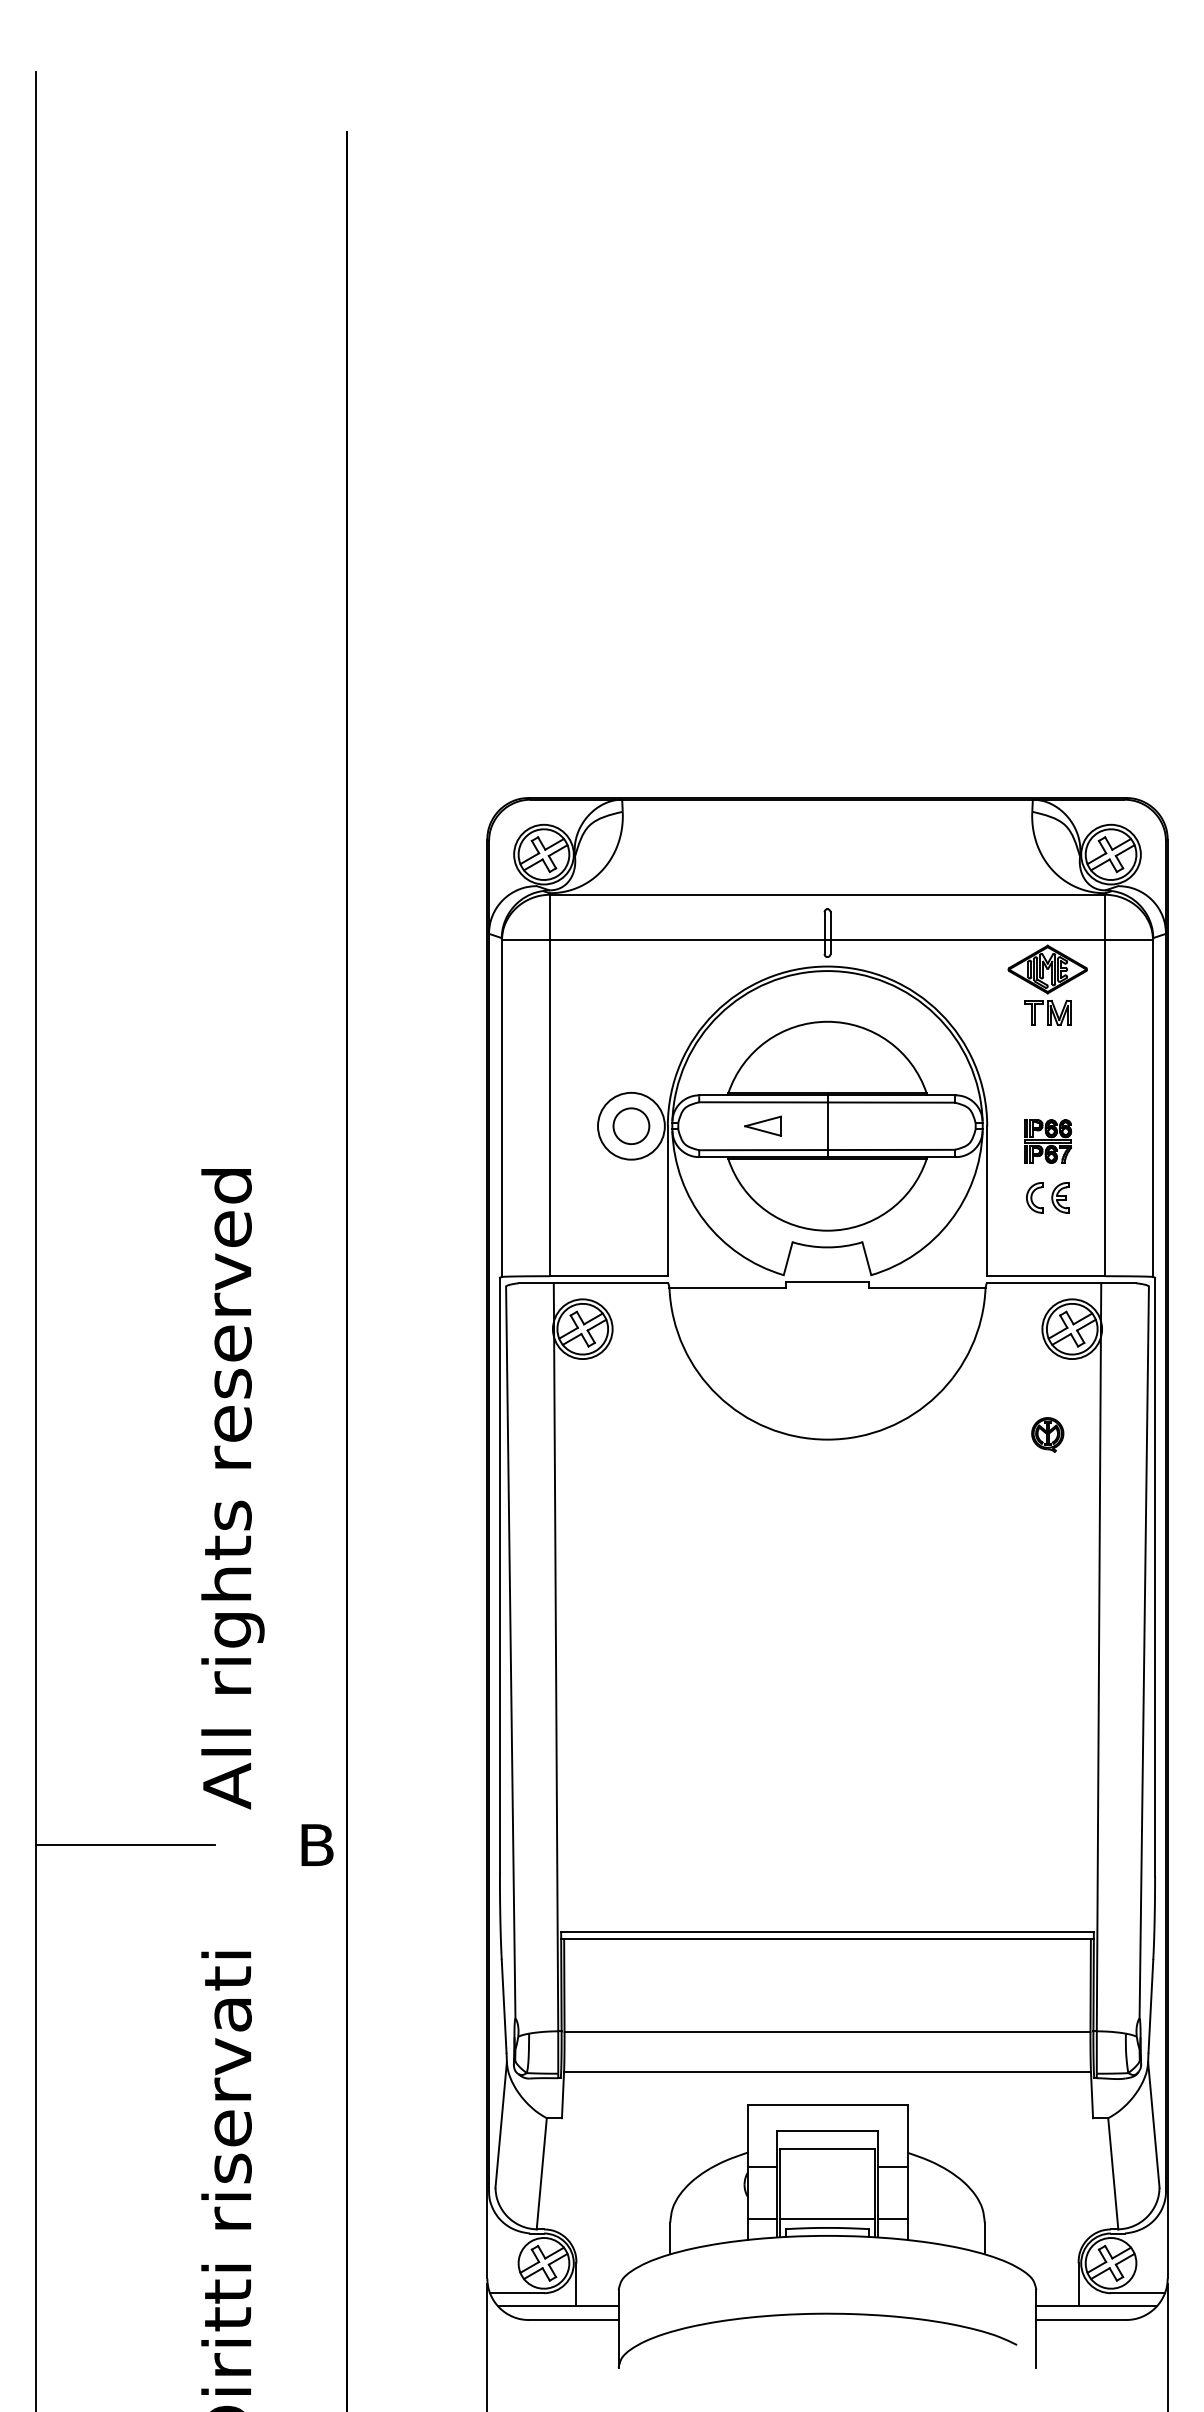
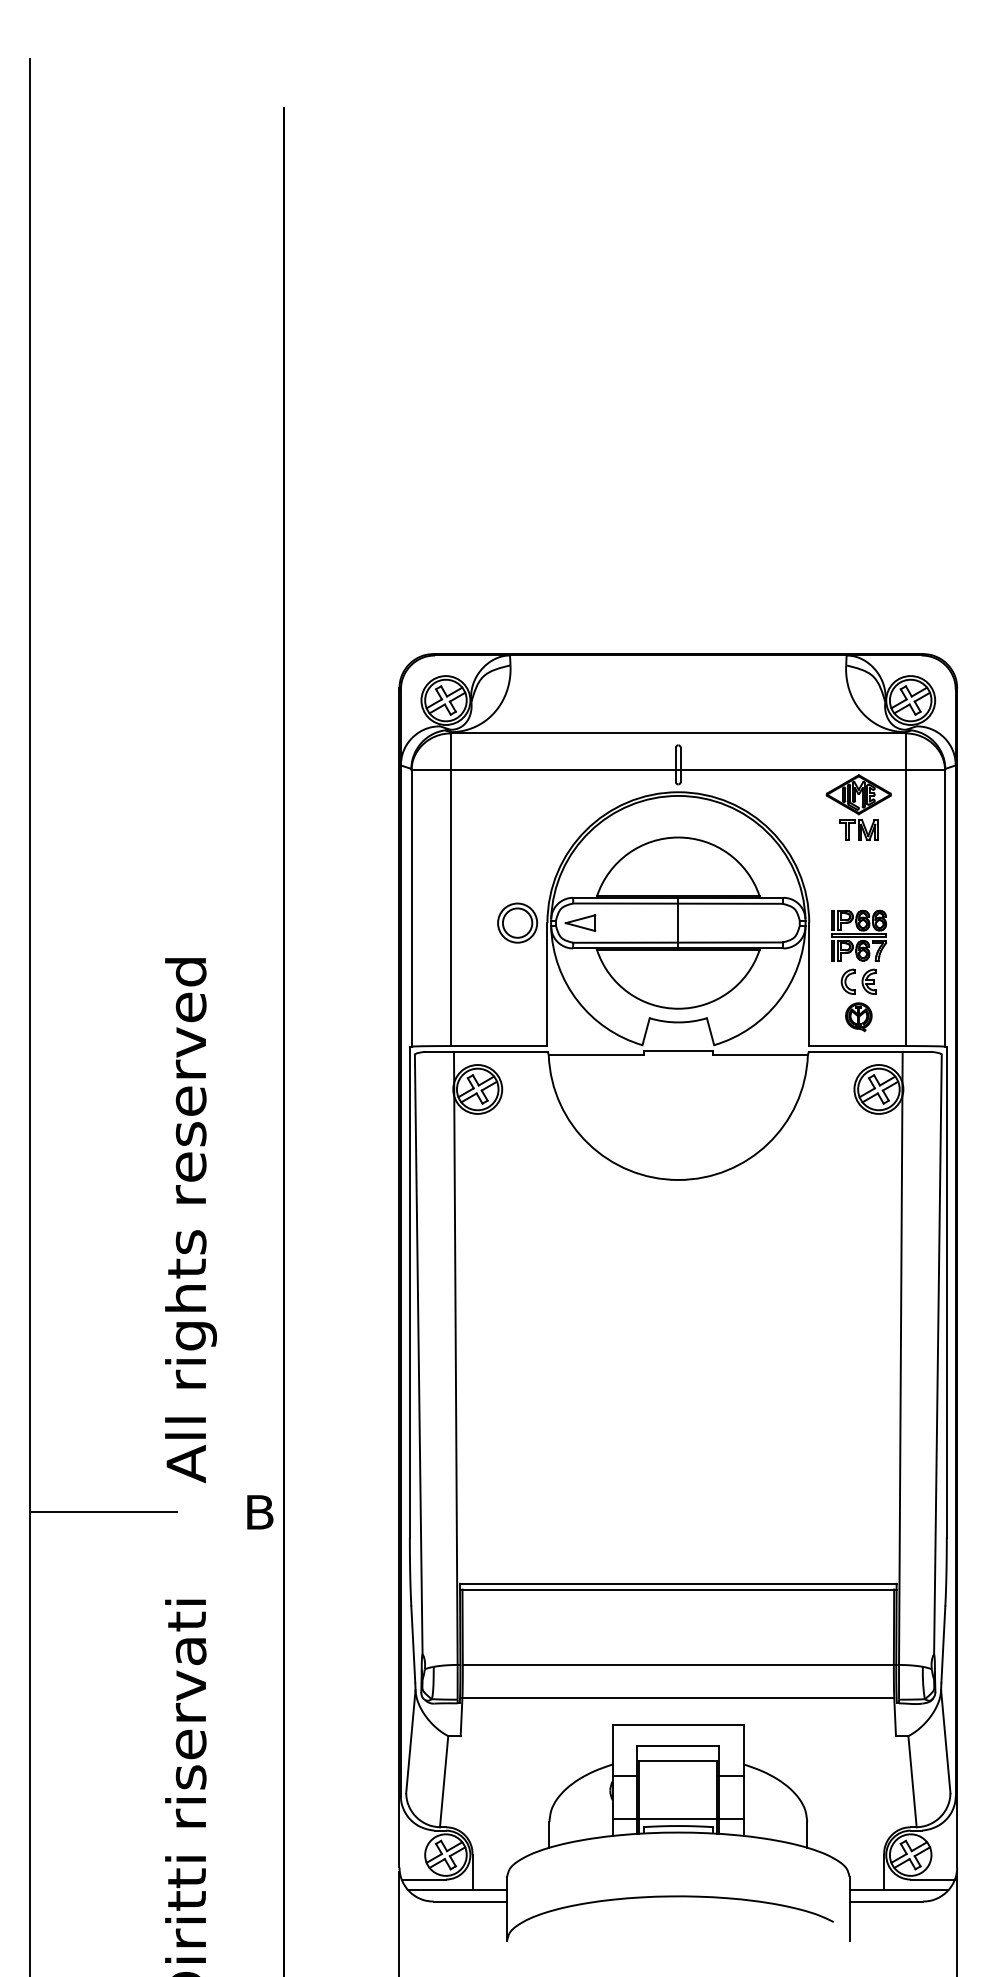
part: (762, 1125) -> (579, 922), moved
circle: (631, 1126) -> (517, 923), size x0.71
part: (1047, 1141) -> (858, 935), size x1.43
part: (1047, 1434) -> (858, 1016), moved

